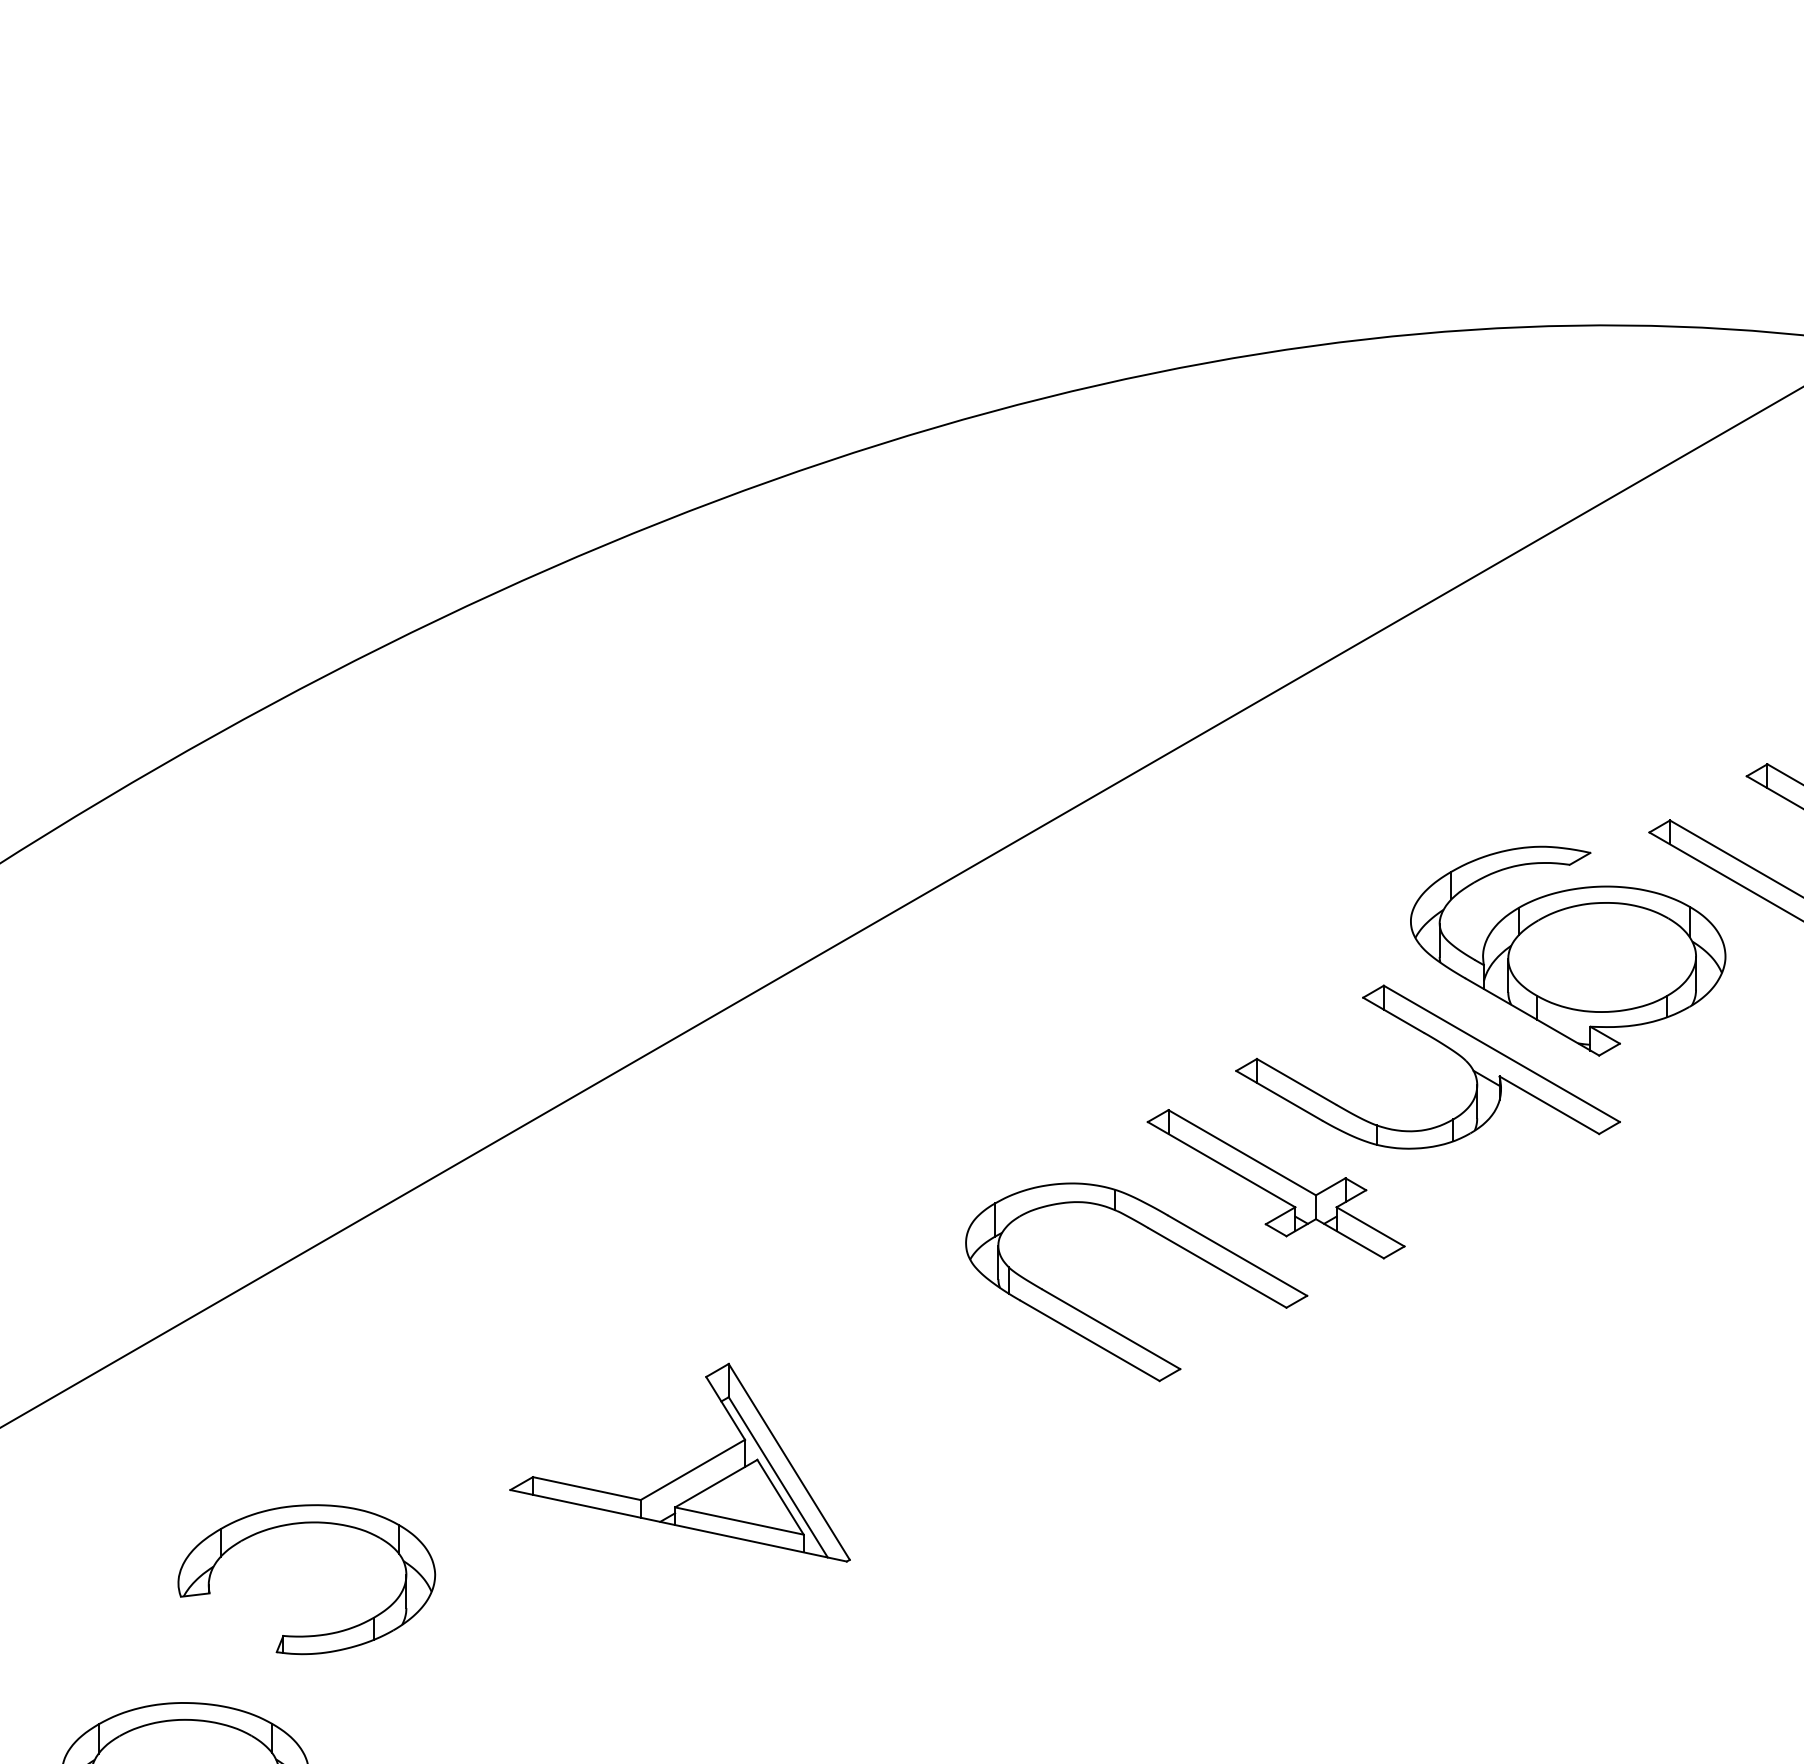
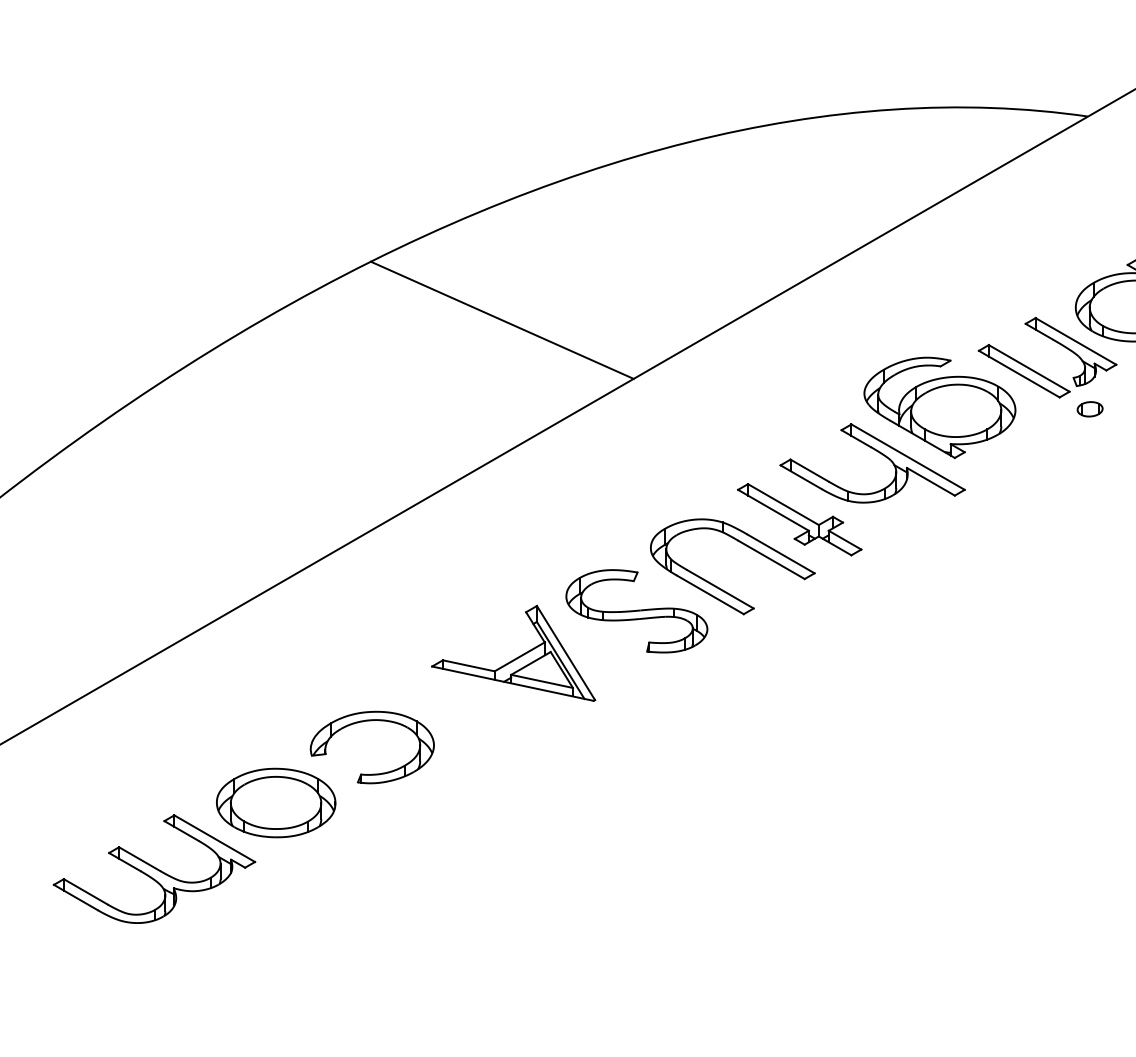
line: (654, 767) -> (501, 319), added
part: (936, 1375) -> (636, 611), added
part: (304, 1525) -> (371, 721), moved

